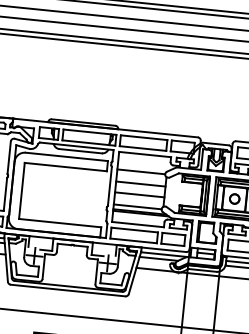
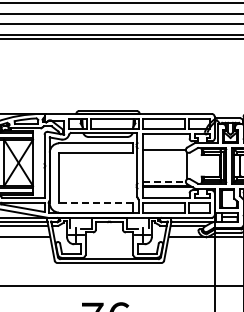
line: (140, 183) -> (164, 160), removed
line: (139, 194) -> (164, 170), removed
line: (138, 206) -> (164, 181), solid -> dashed
line: (59, 223) -> (95, 203), solid -> dashed

